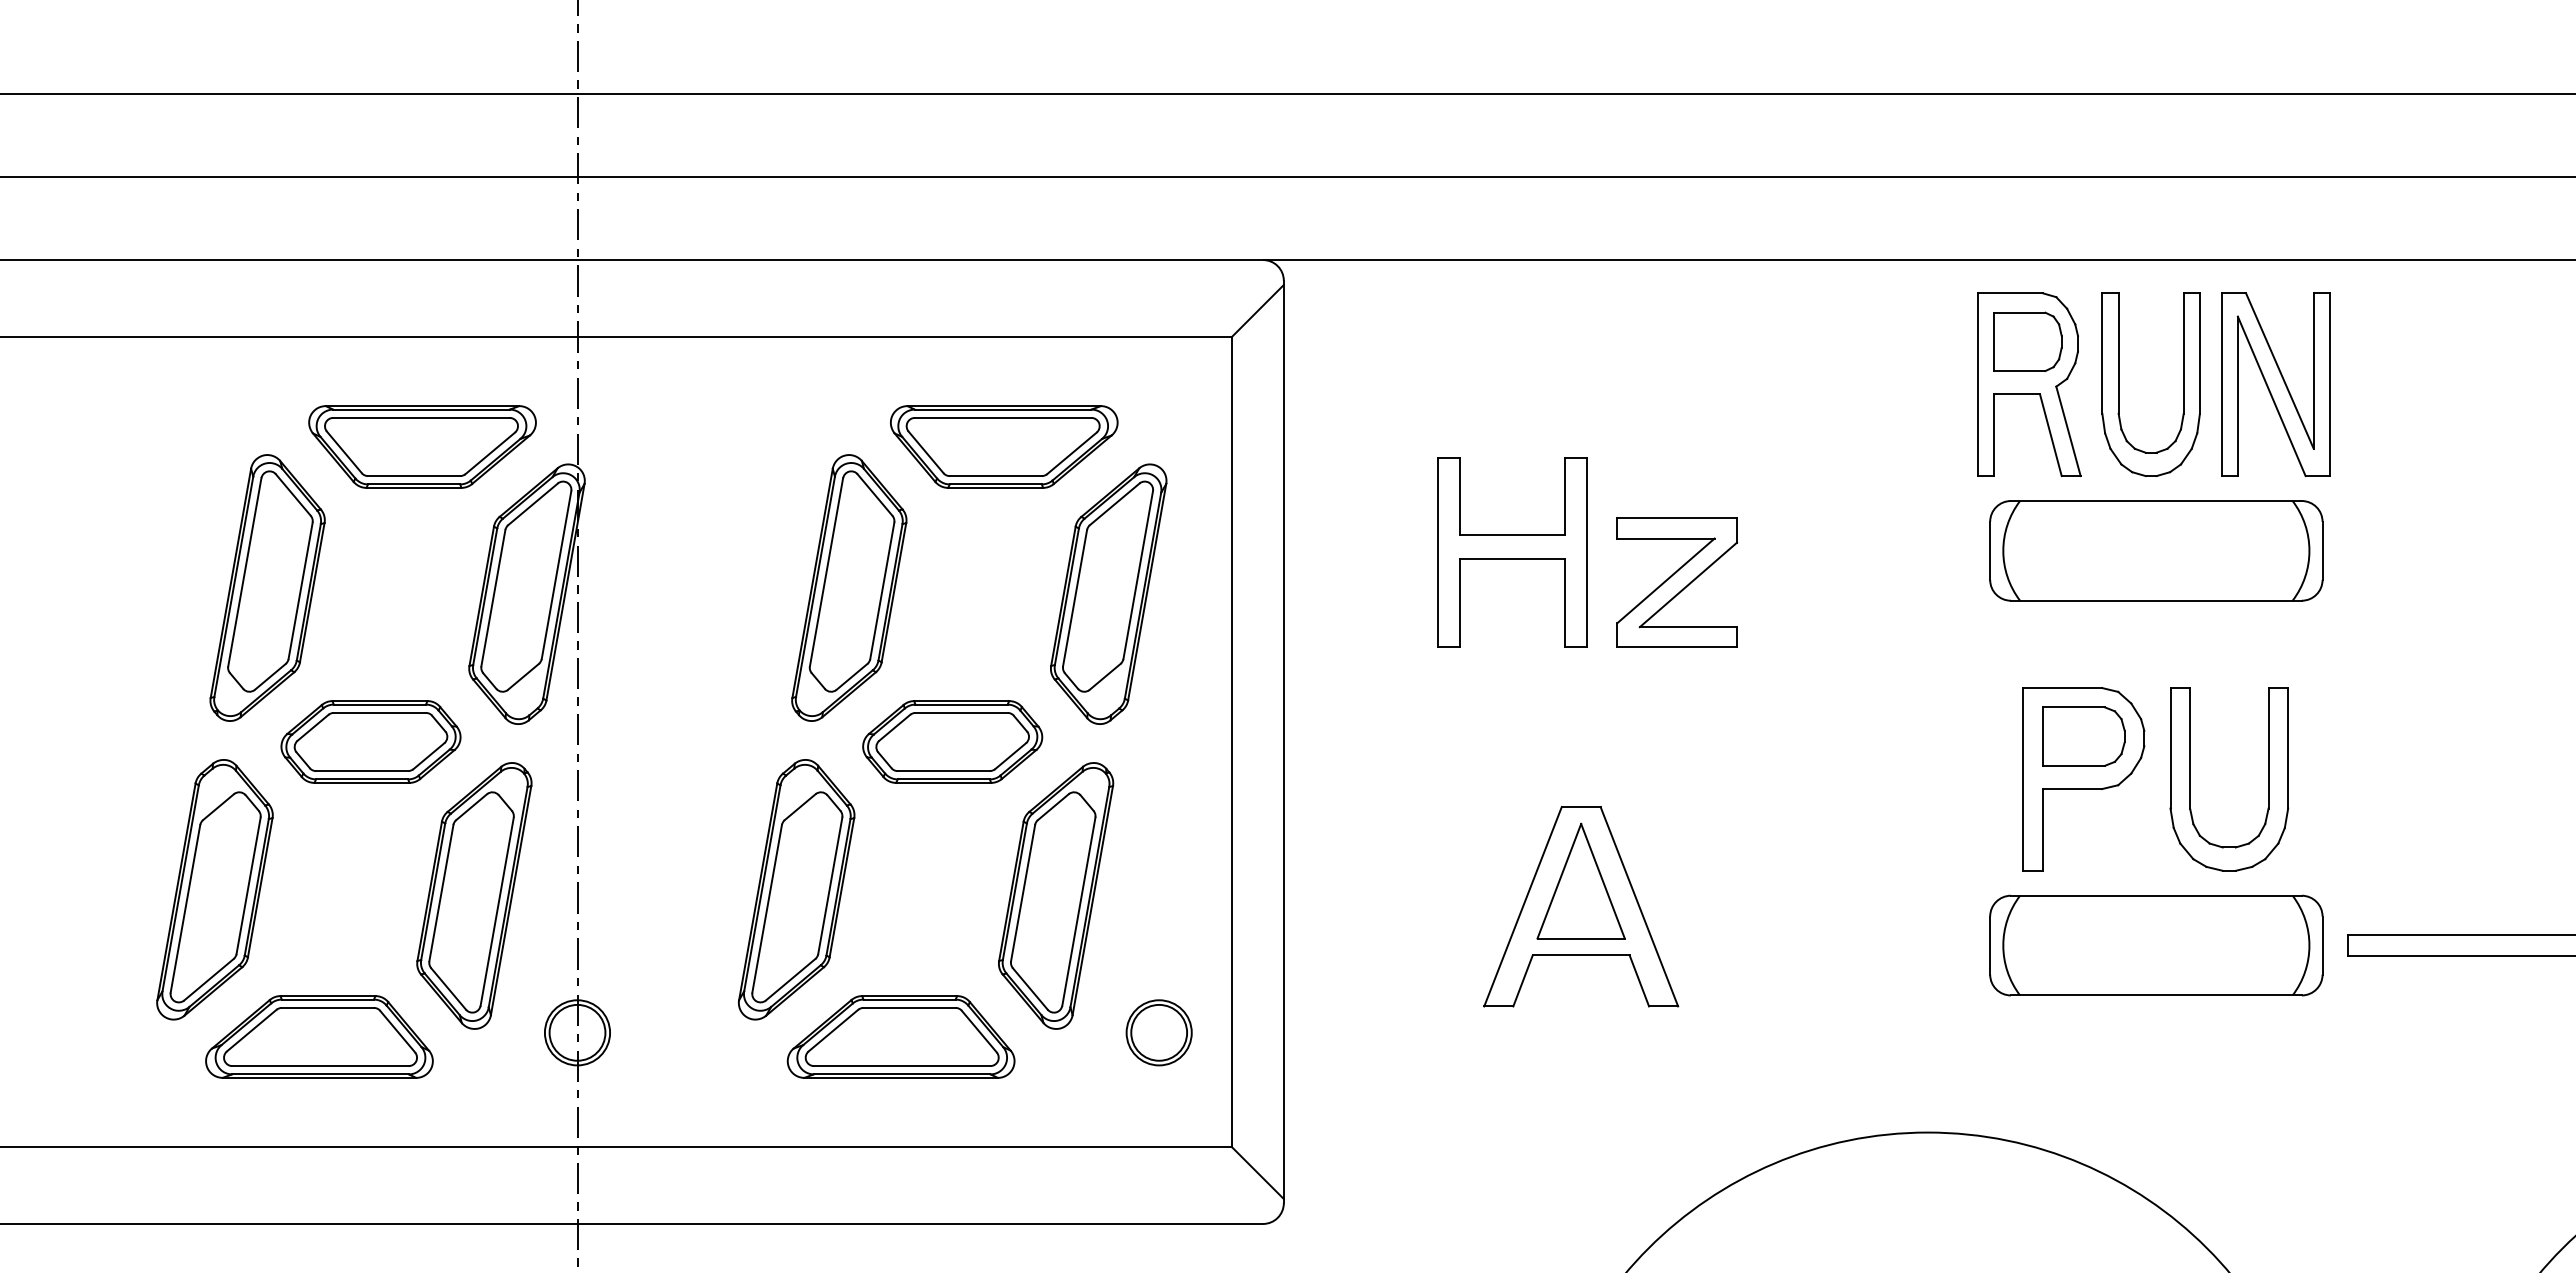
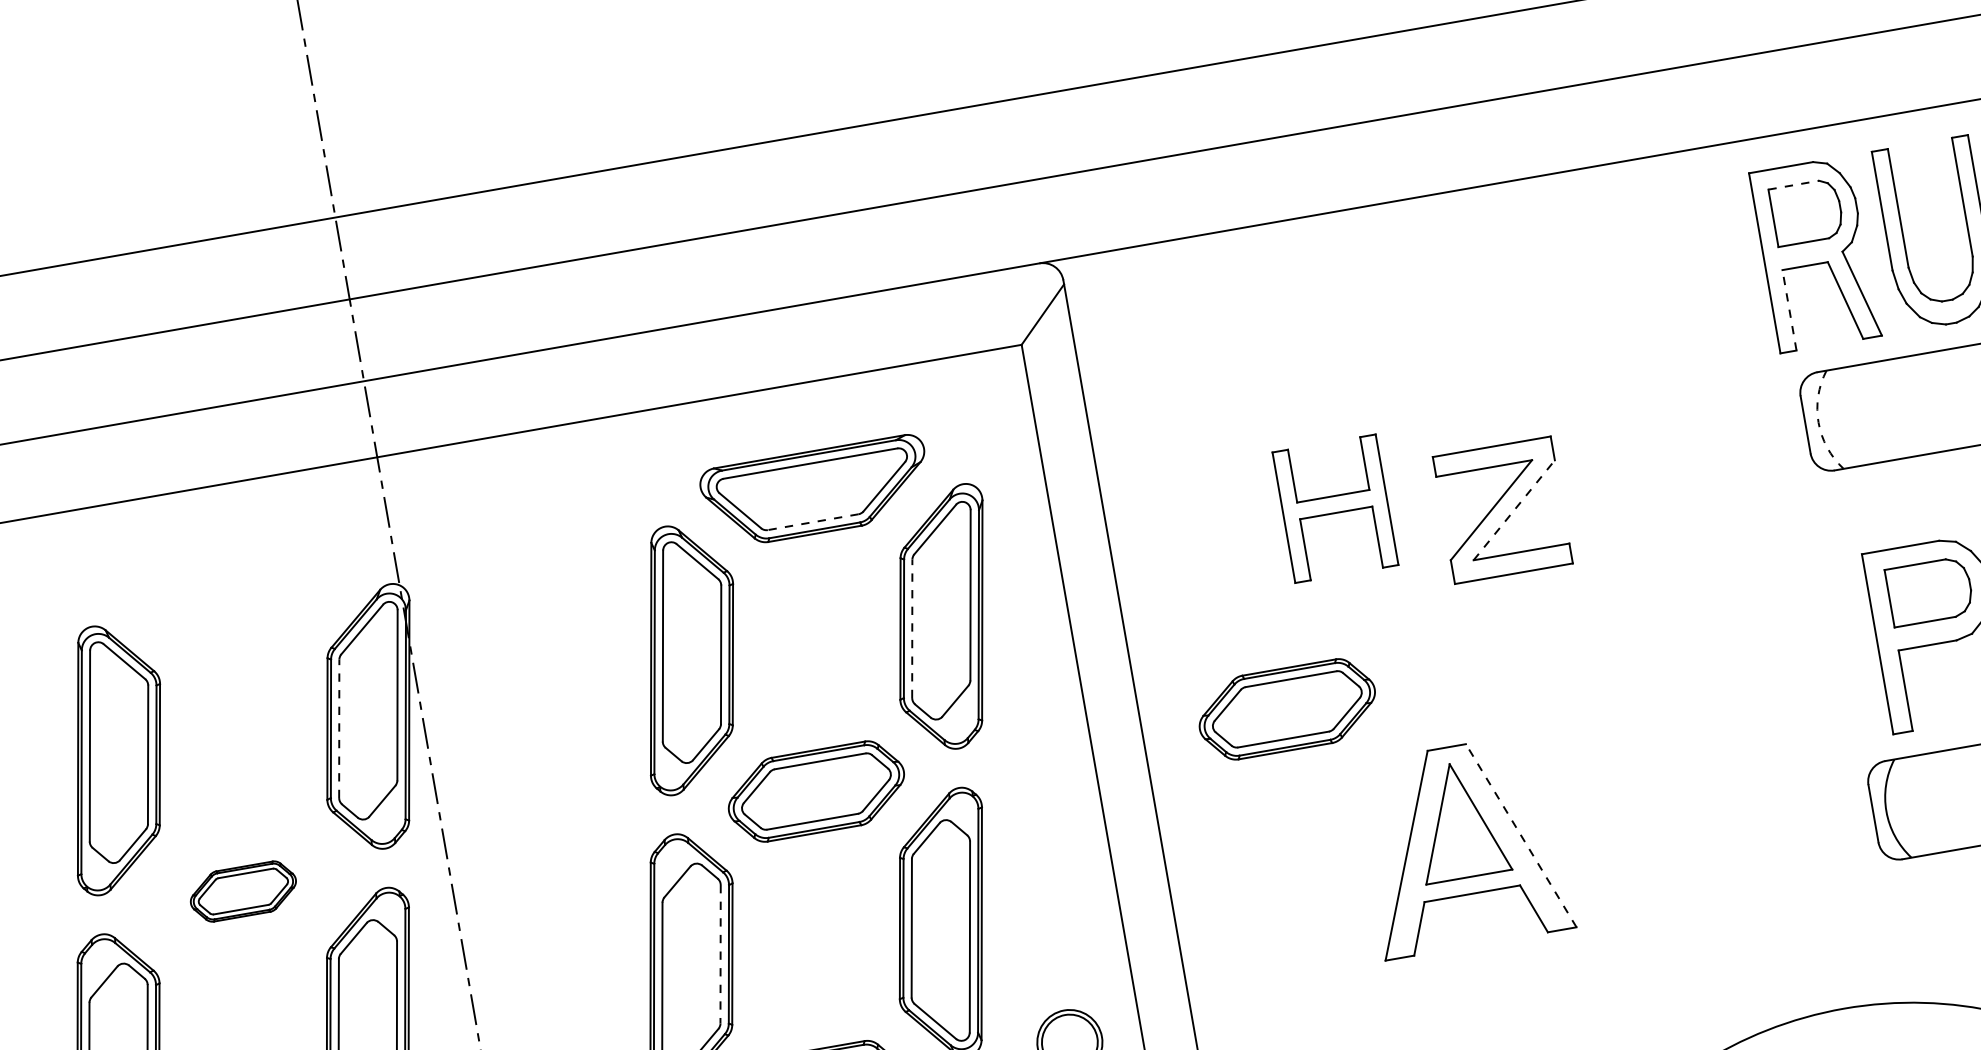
line: (2019, 312) -> (1793, 185), solid -> dashed
line: (1994, 435) -> (1790, 310), solid -> dashed
part: (422, 446) -> (243, 591), removed
line: (995, 476) -> (812, 522), solid -> dashed
arc: (2003, 550) -> (1818, 422), solid -> dashed
part: (1512, 552) -> (1335, 508), size x0.7
line: (1688, 584) -> (1514, 509), solid -> dashed
line: (493, 597) -> (339, 728), solid -> dashed
line: (1075, 597) -> (912, 628), solid -> dashed
part: (370, 741) -> (242, 891), size x0.6
part: (1430, 741) -> (1287, 708), added
line: (830, 886) -> (720, 954), solid -> dashed
line: (1639, 906) -> (1521, 835), solid -> dashed

